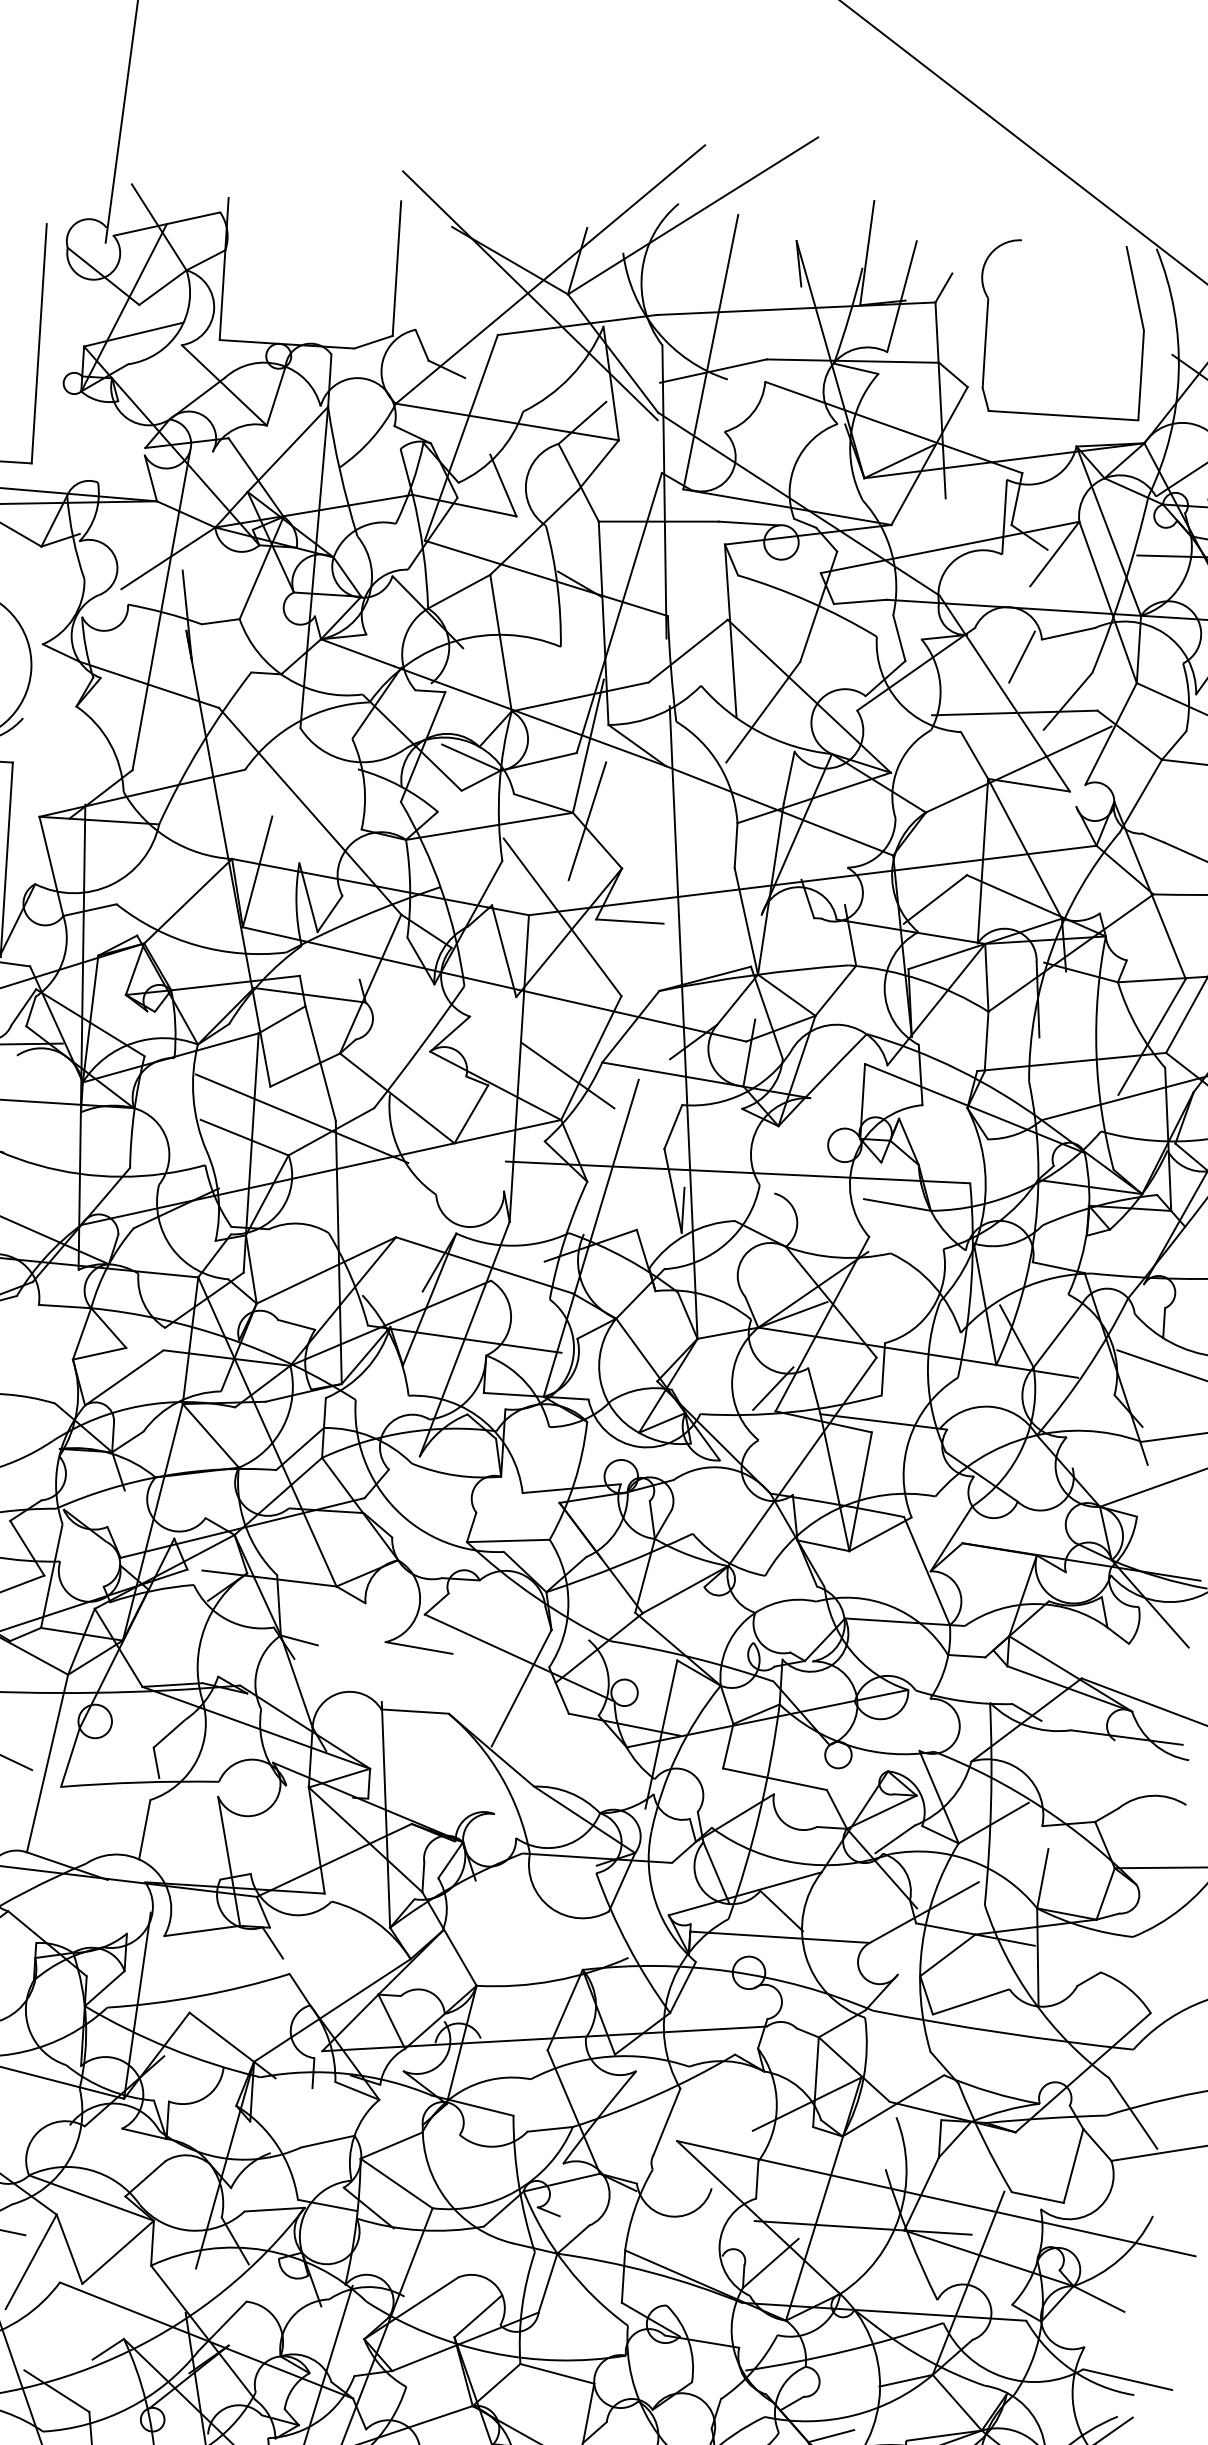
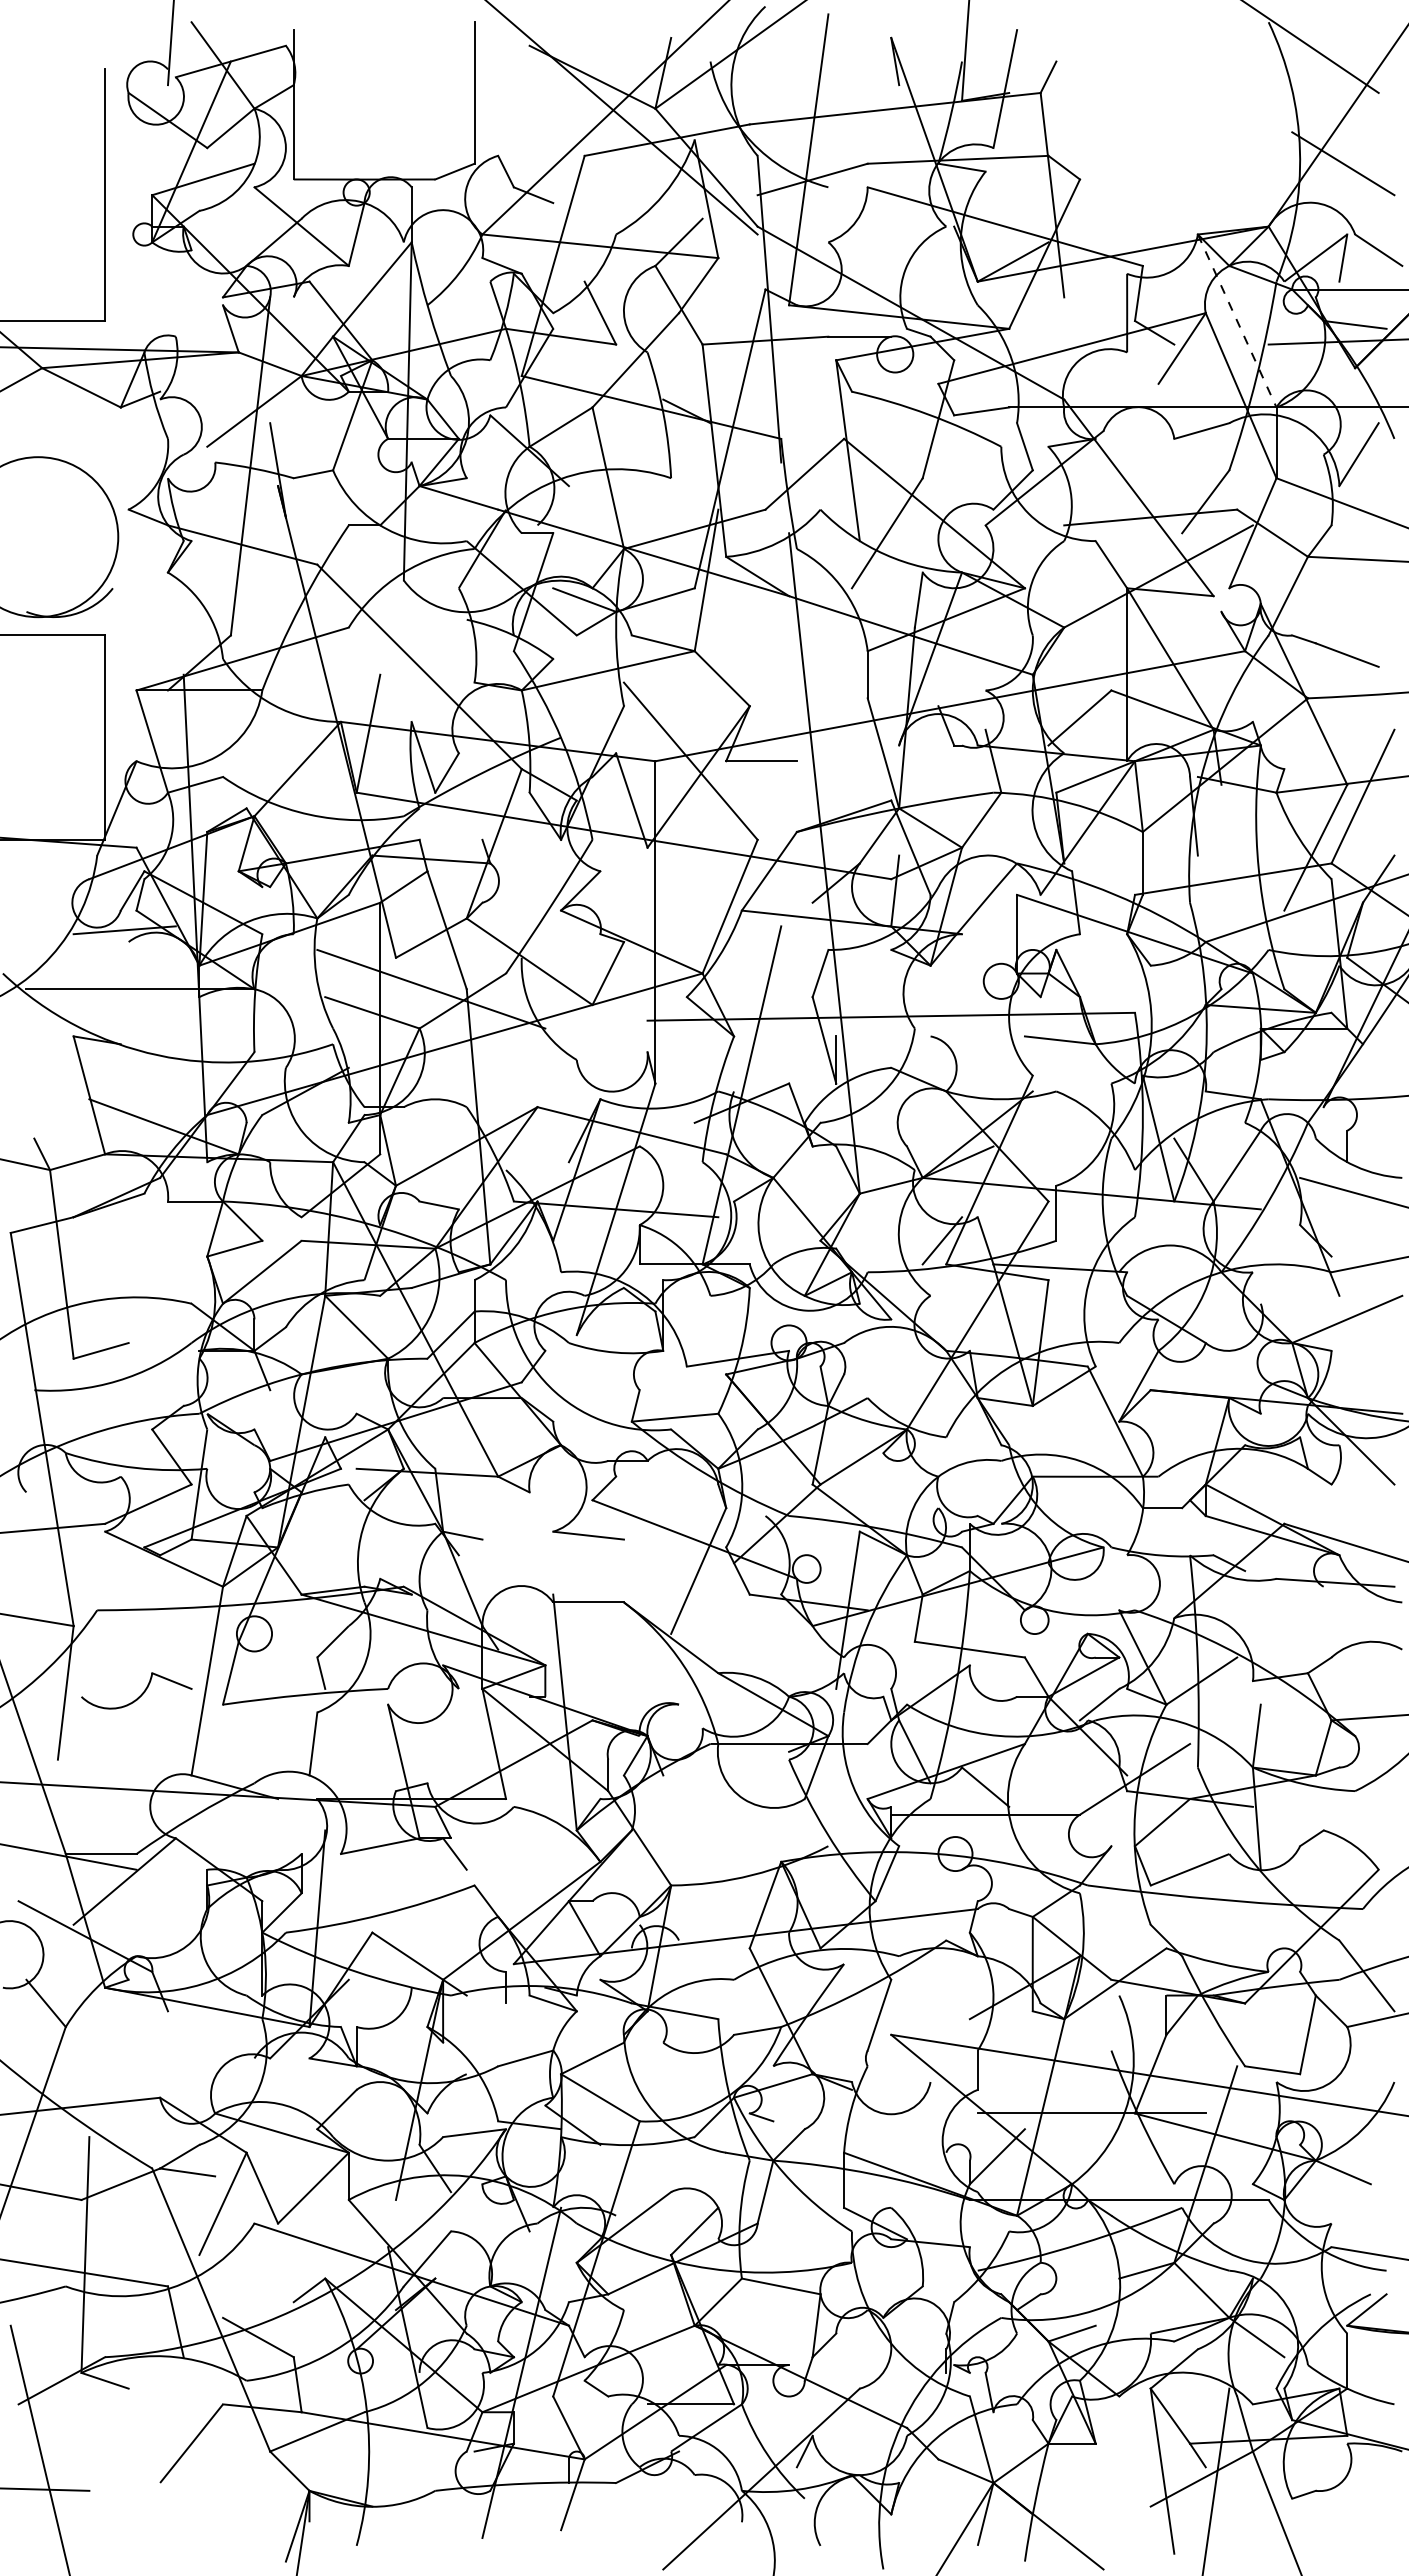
part: (987, 324) -> (1096, 112), removed
line: (1109, 530) -> (1237, 320), solid -> dashed
line: (1021, 657) -> (1154, 458), removed
line: (587, 820) -> (710, 658), removed
line: (567, 1074) -> (706, 925), removed

